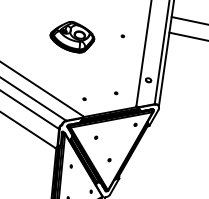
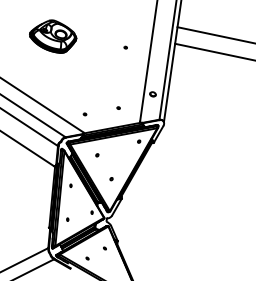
part: (72, 37) -> (53, 36), moved

